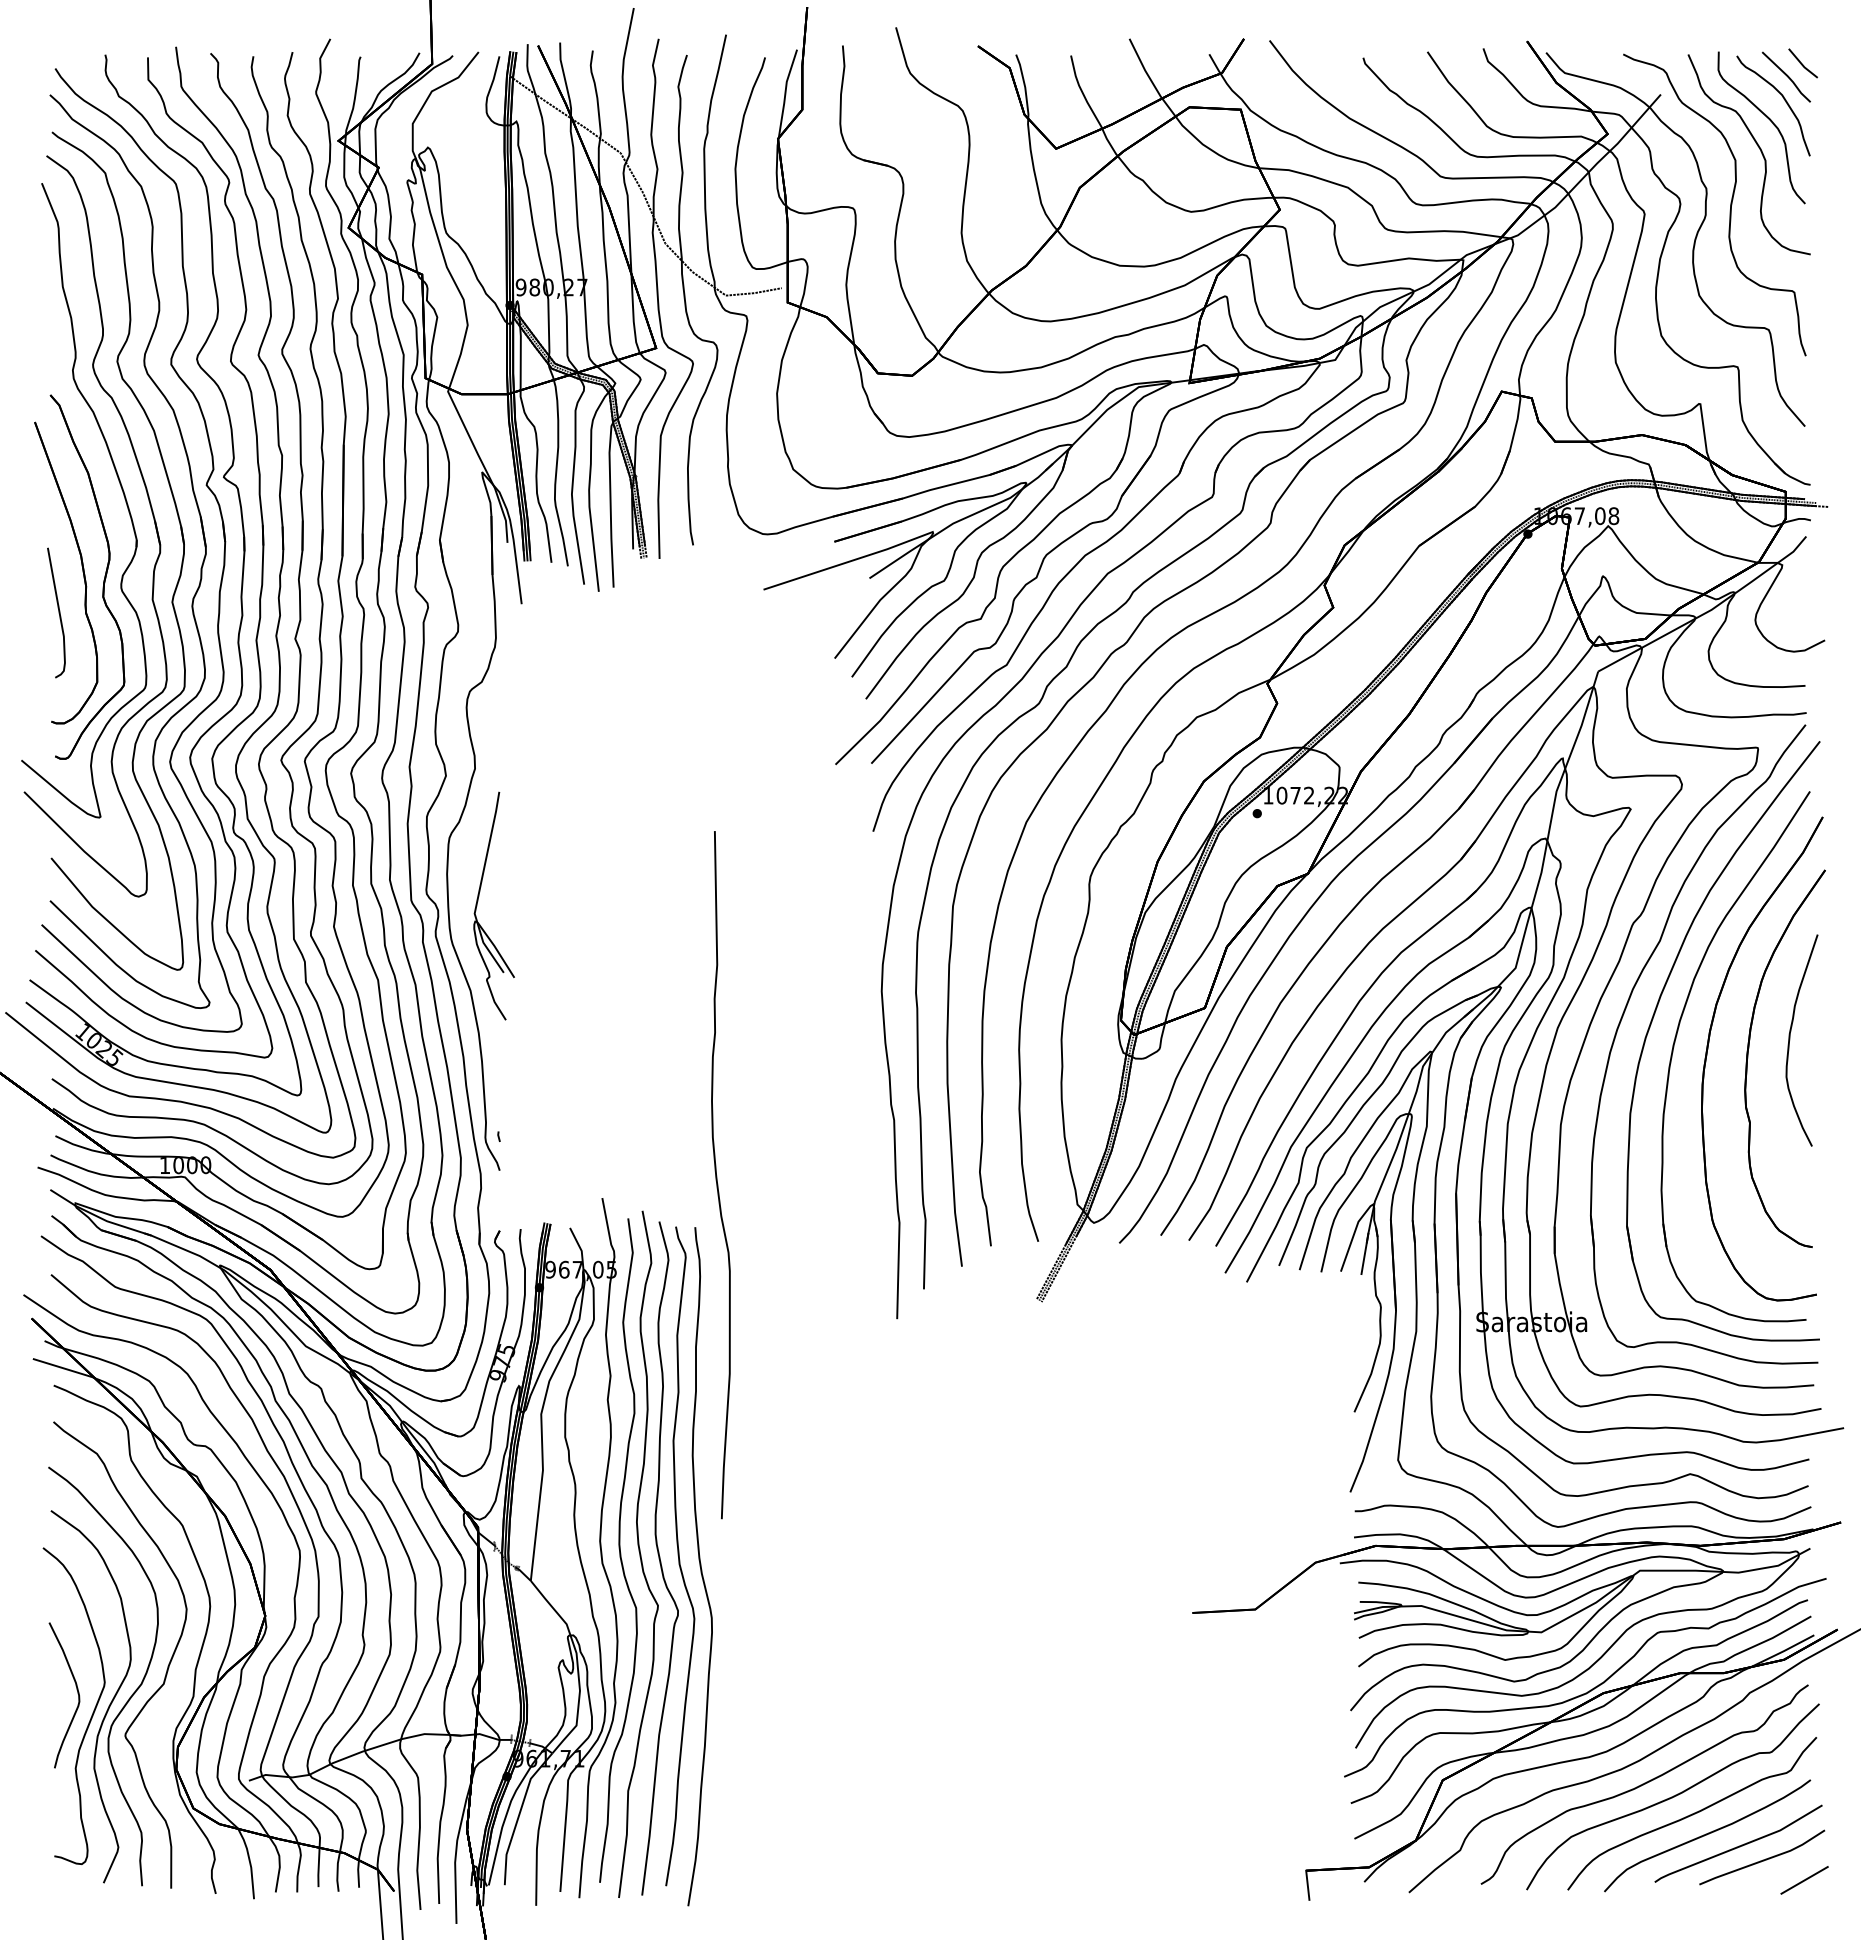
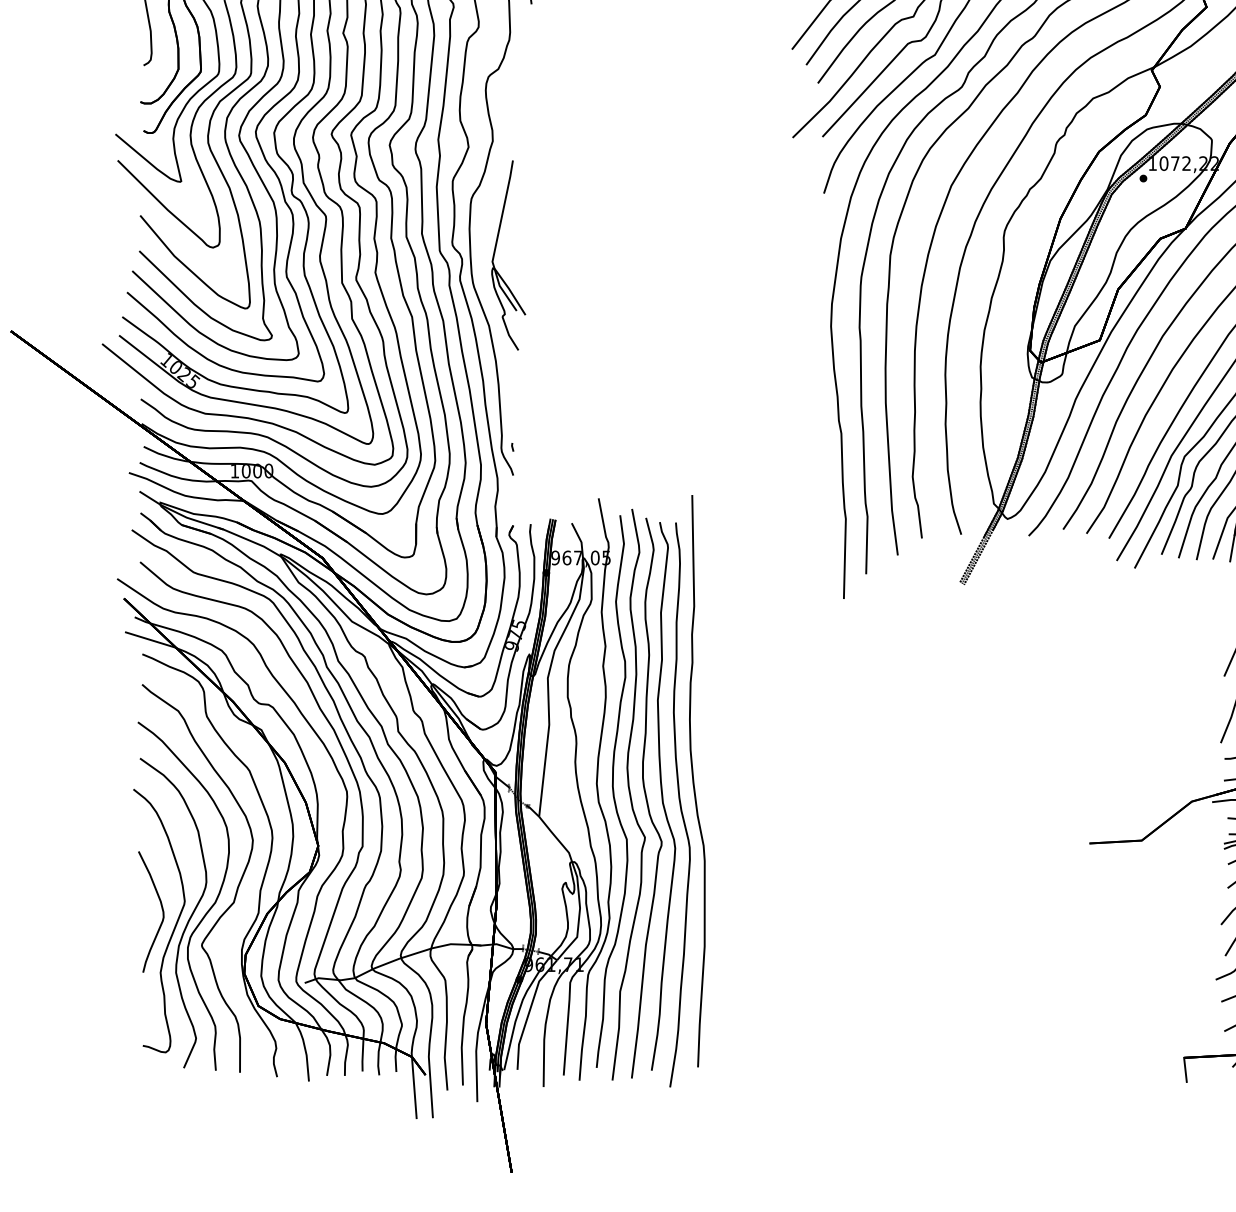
part: (720, 1175) -> (696, 781), moved

